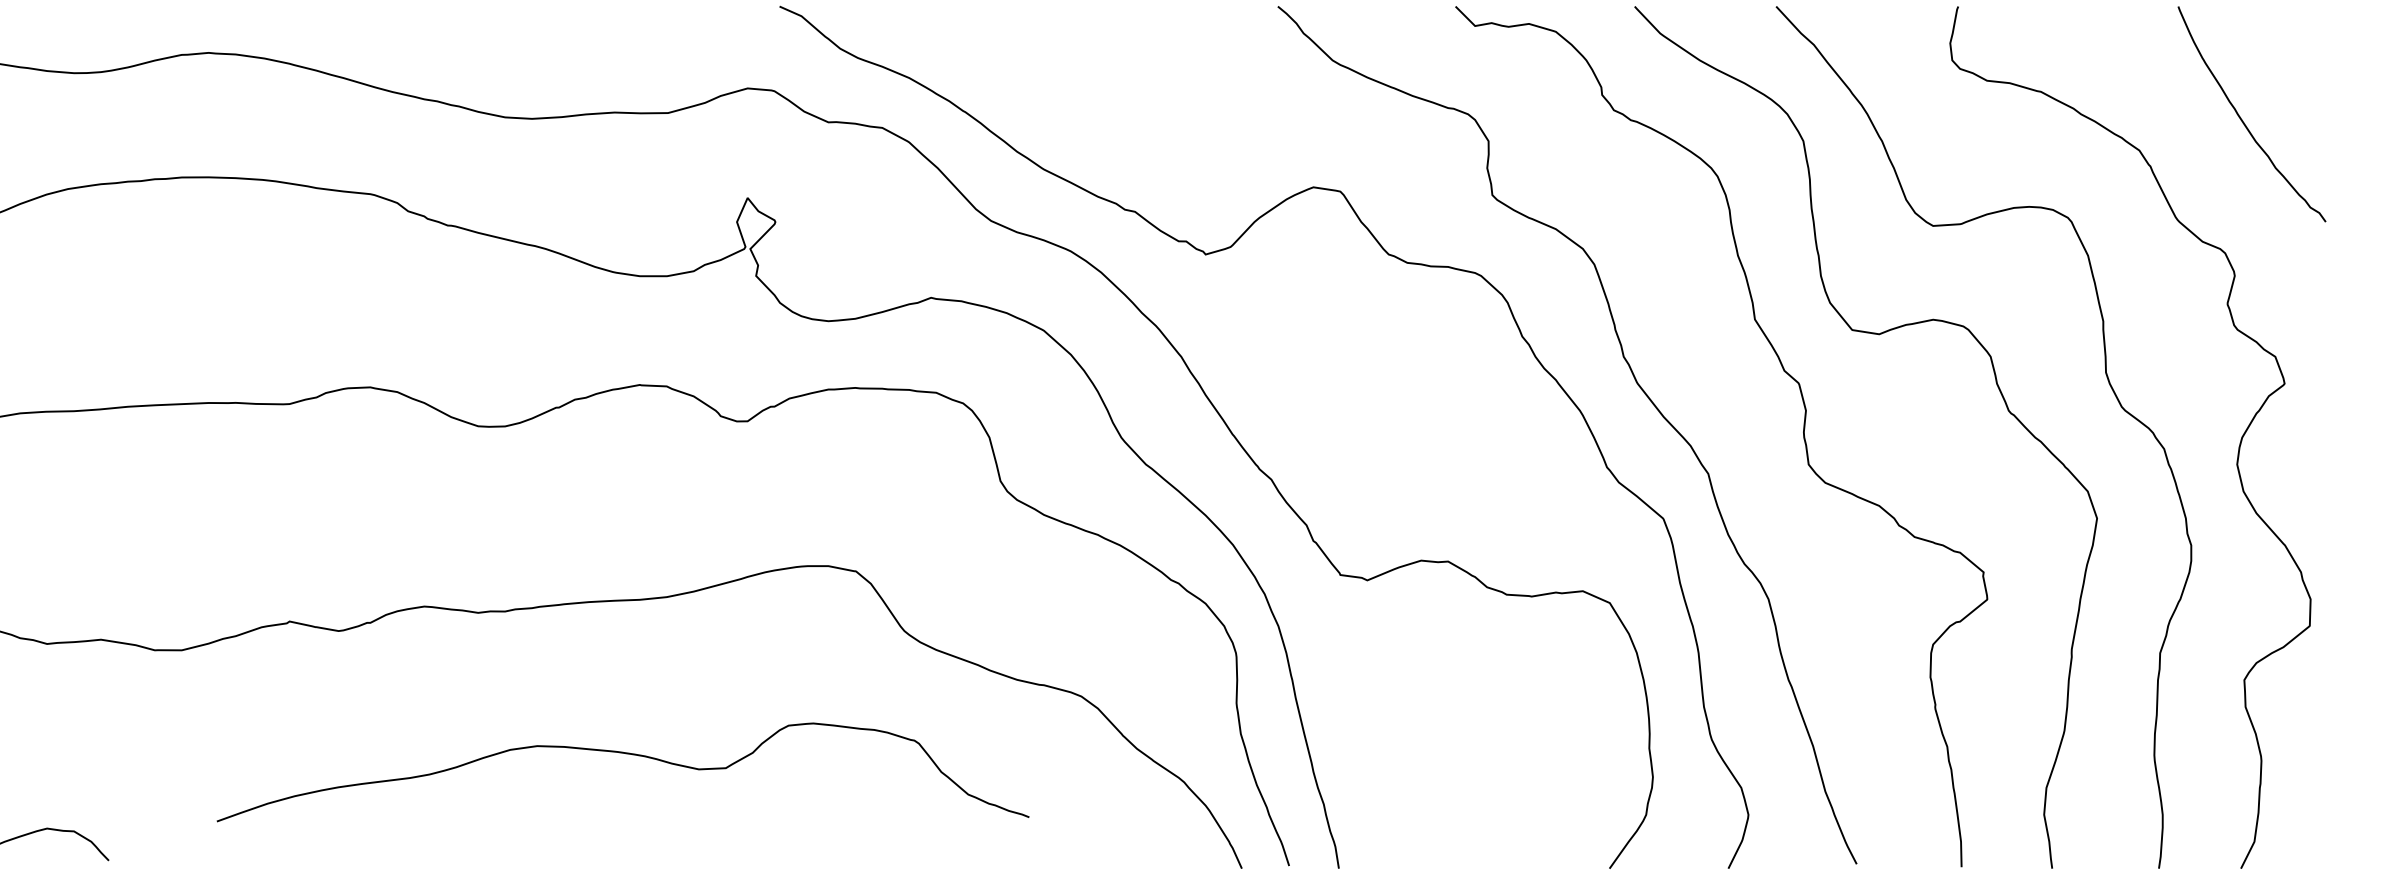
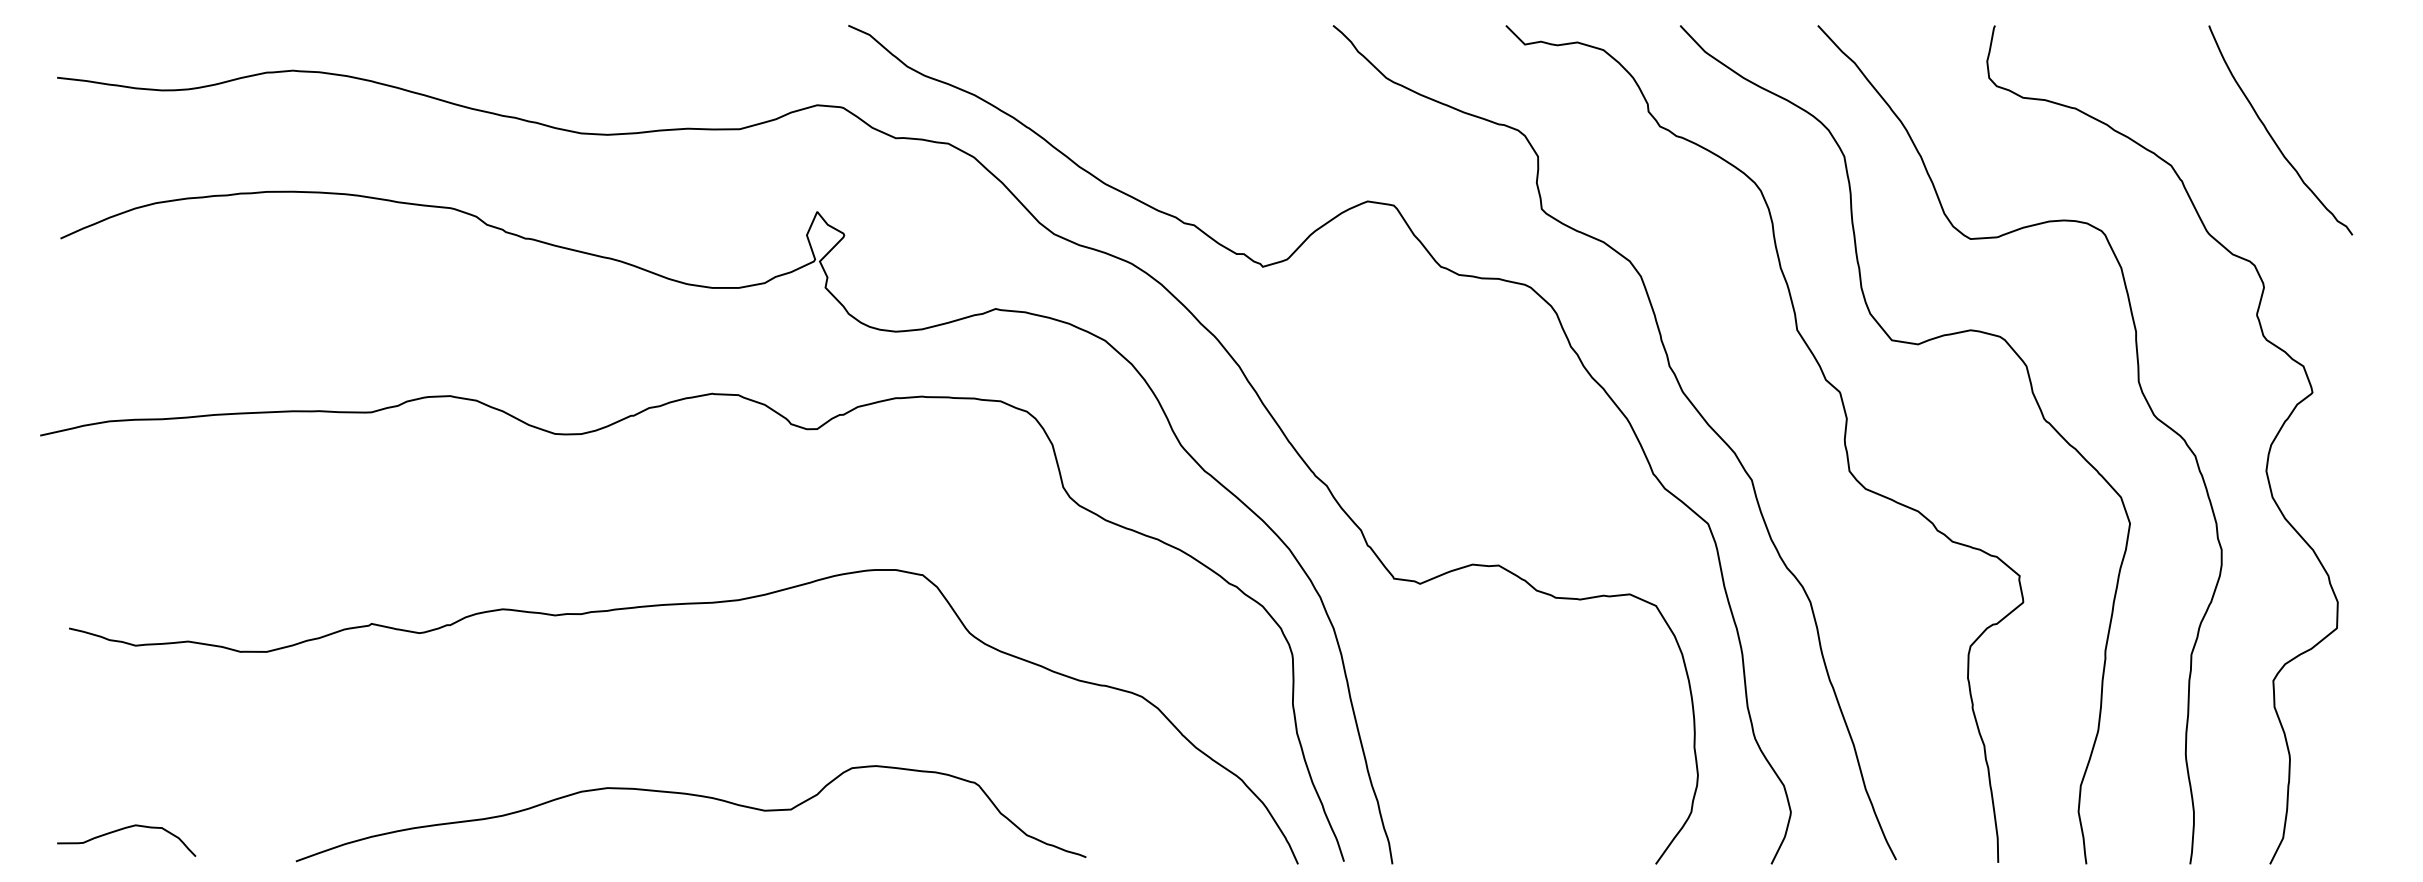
curve: (627, 754) -> (695, 796), moved

